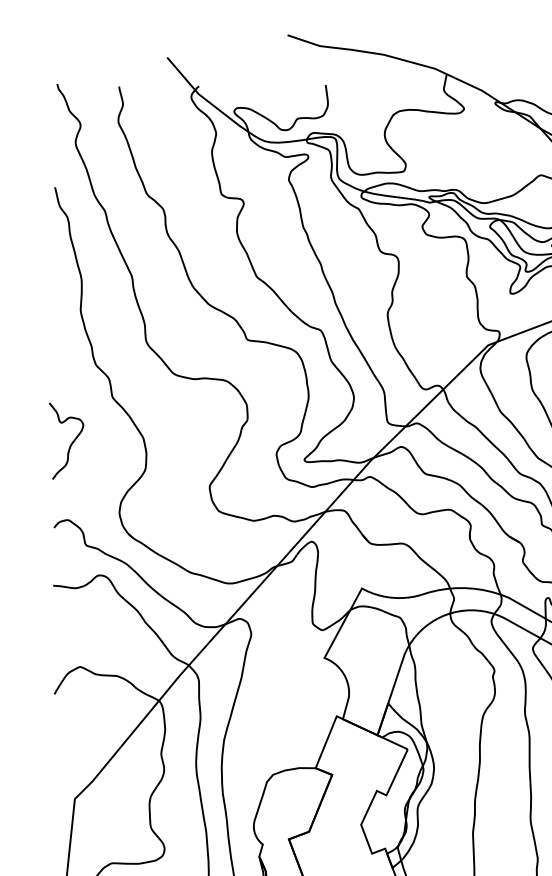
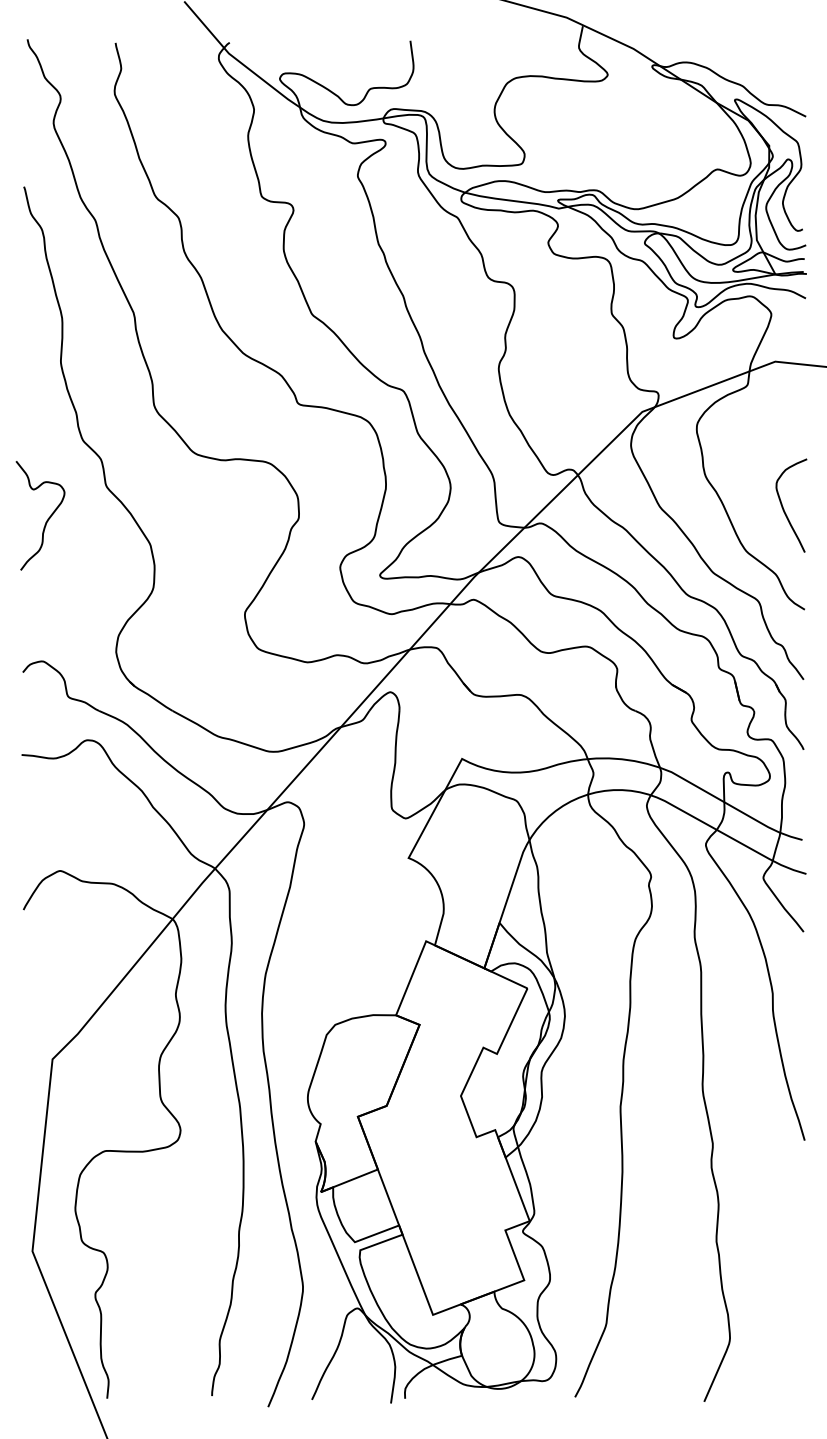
curve: (70, 444) -> (46, 520), moved

